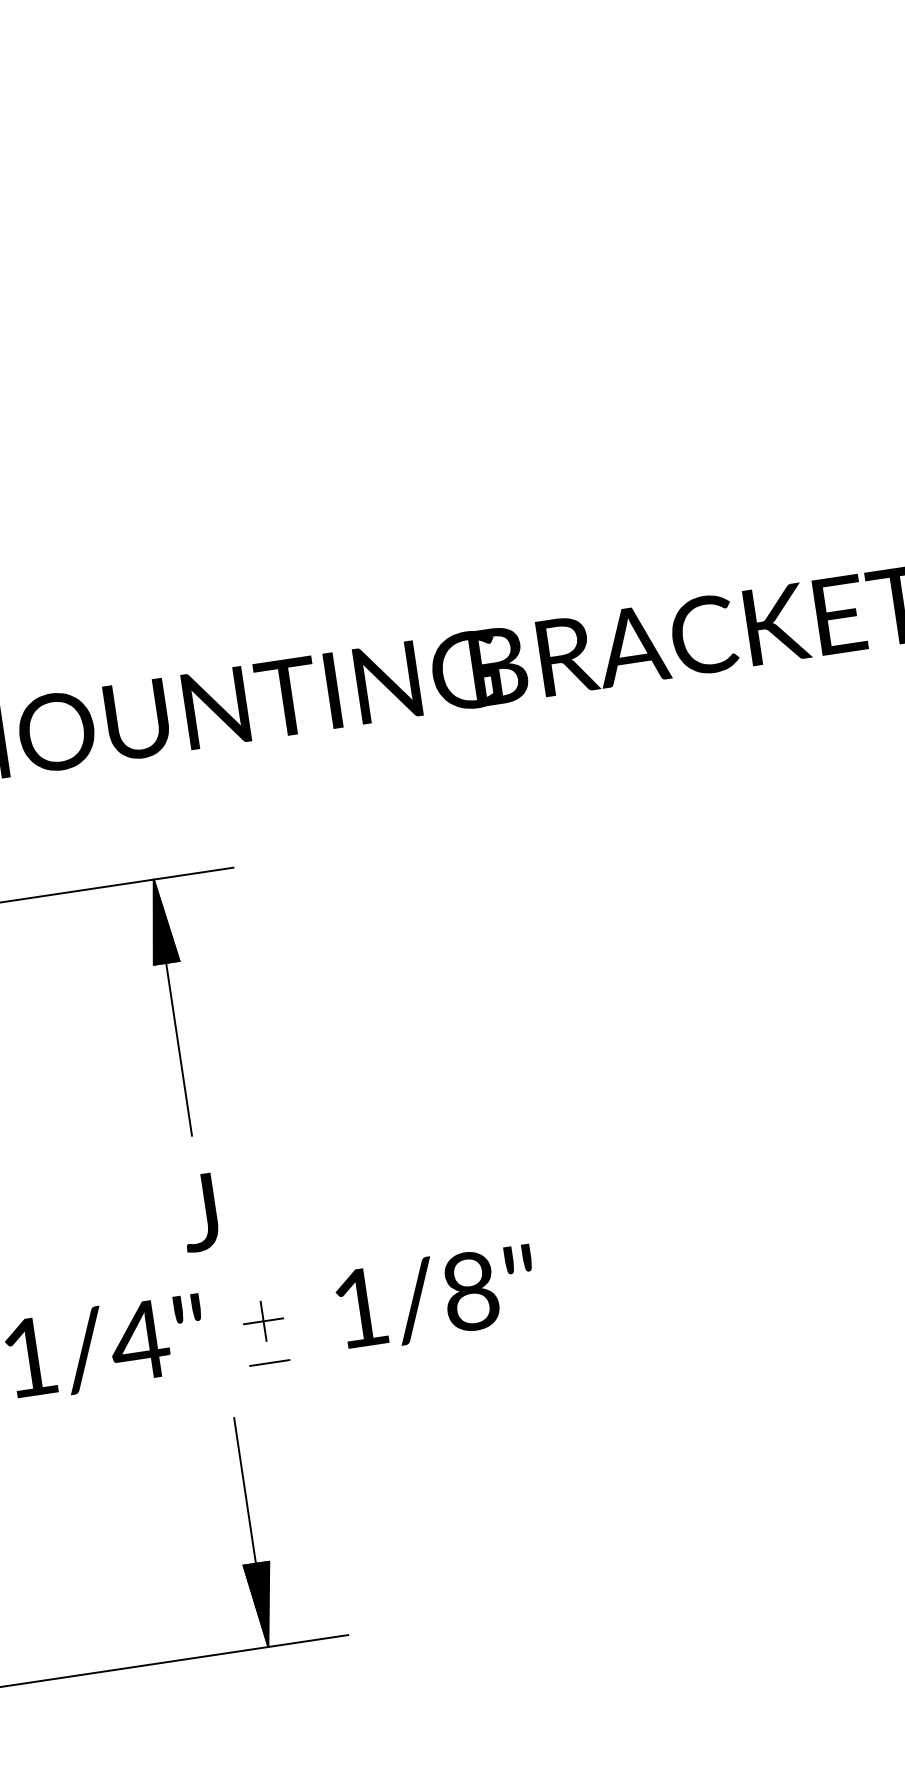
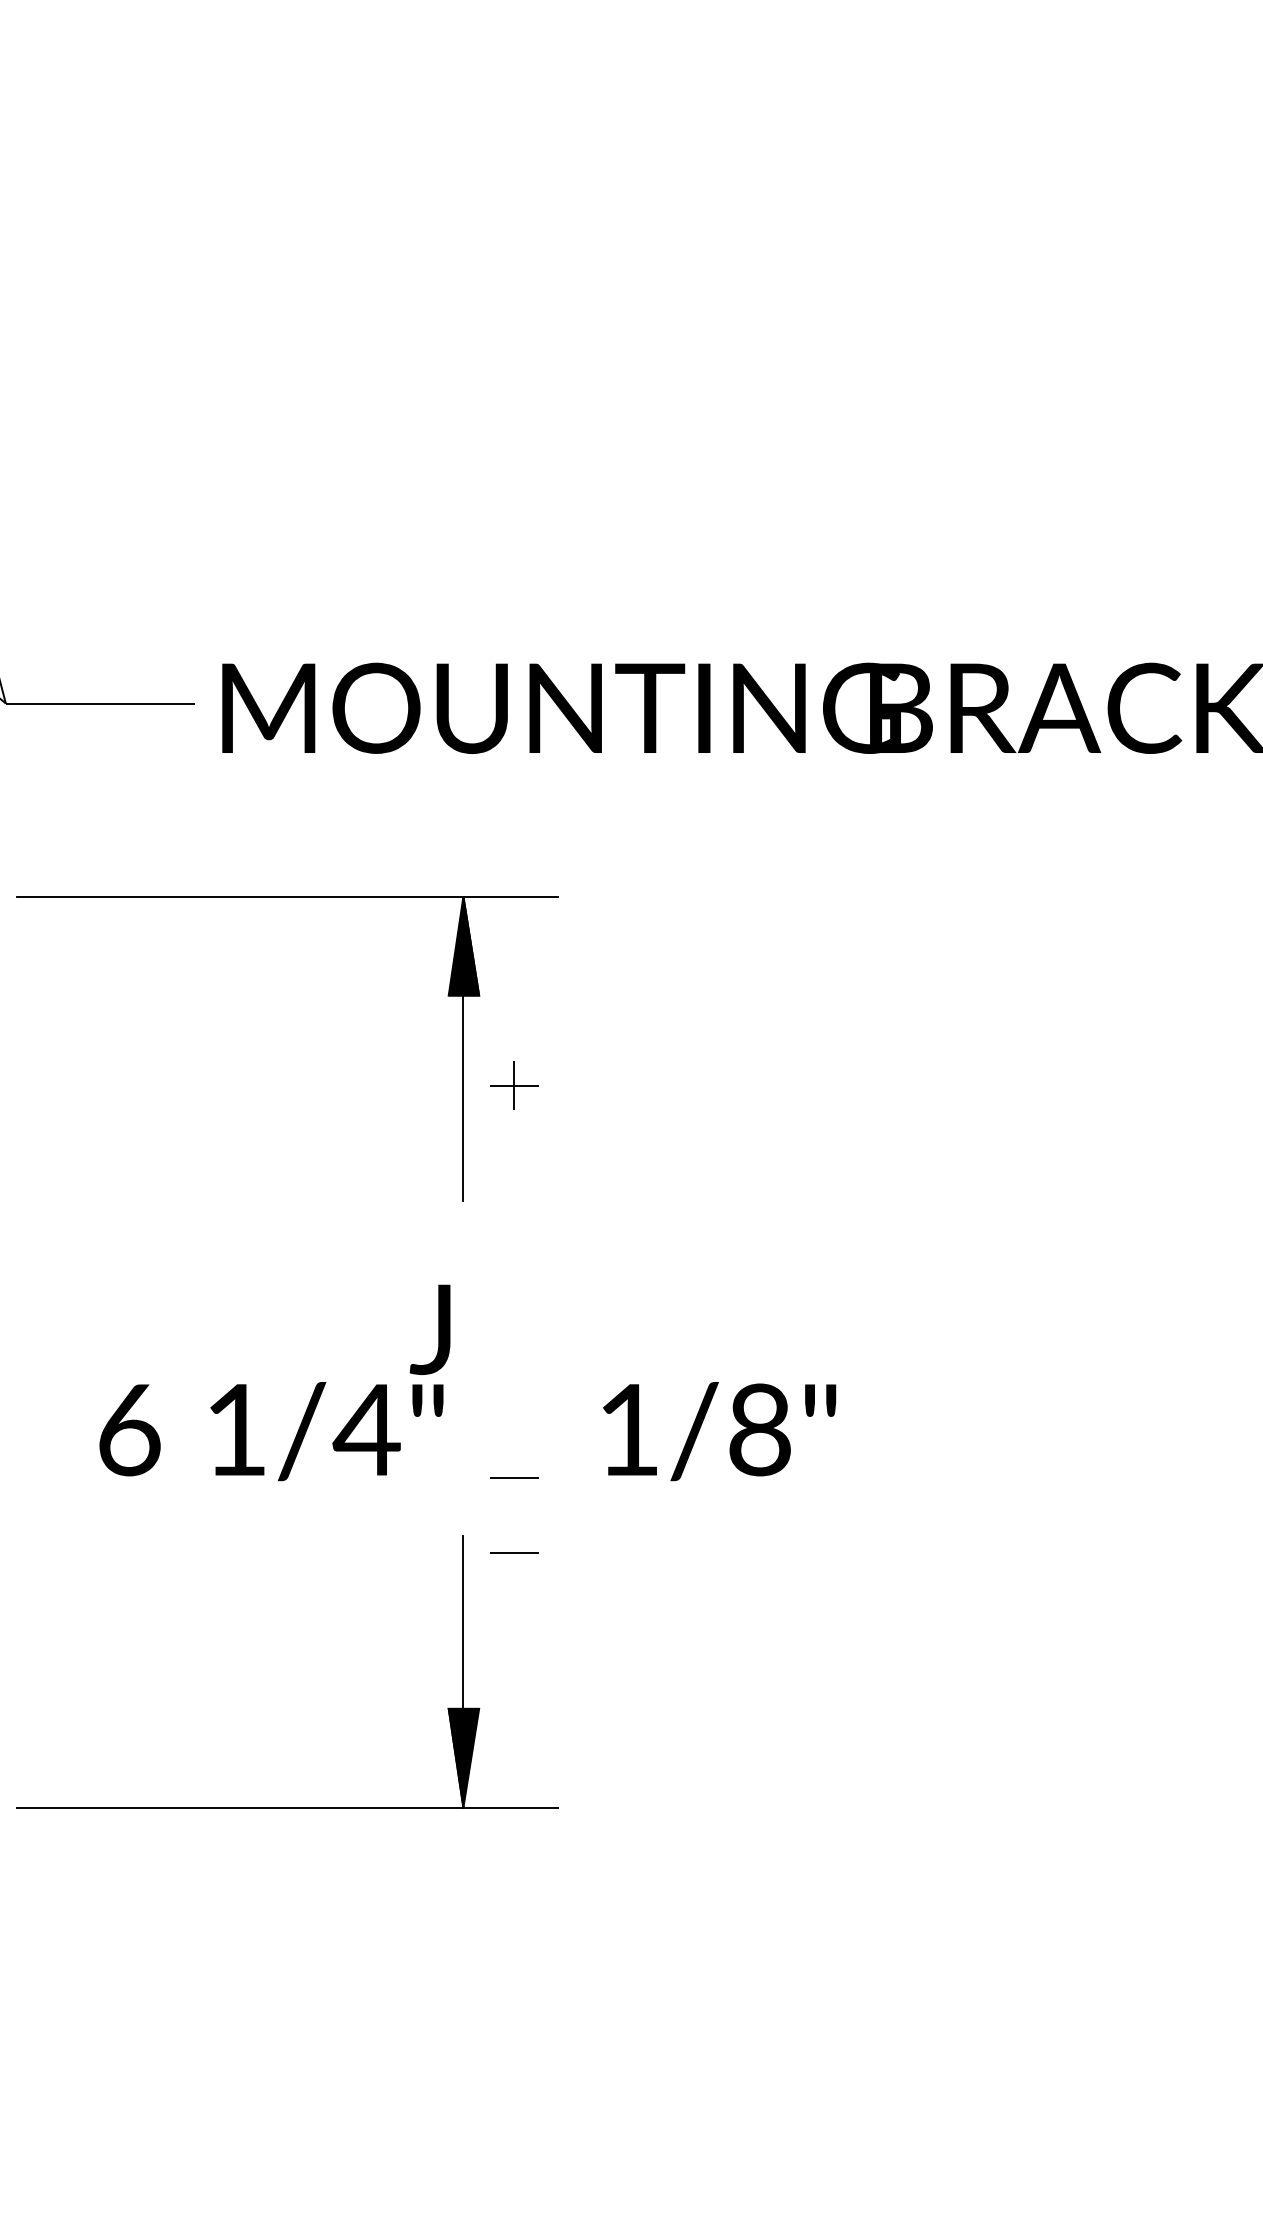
text: (198, 1212) -> (429, 1329), moved
part: (263, 1321) -> (514, 1085), moved
line: (279, 1425) -> (514, 1552), added

